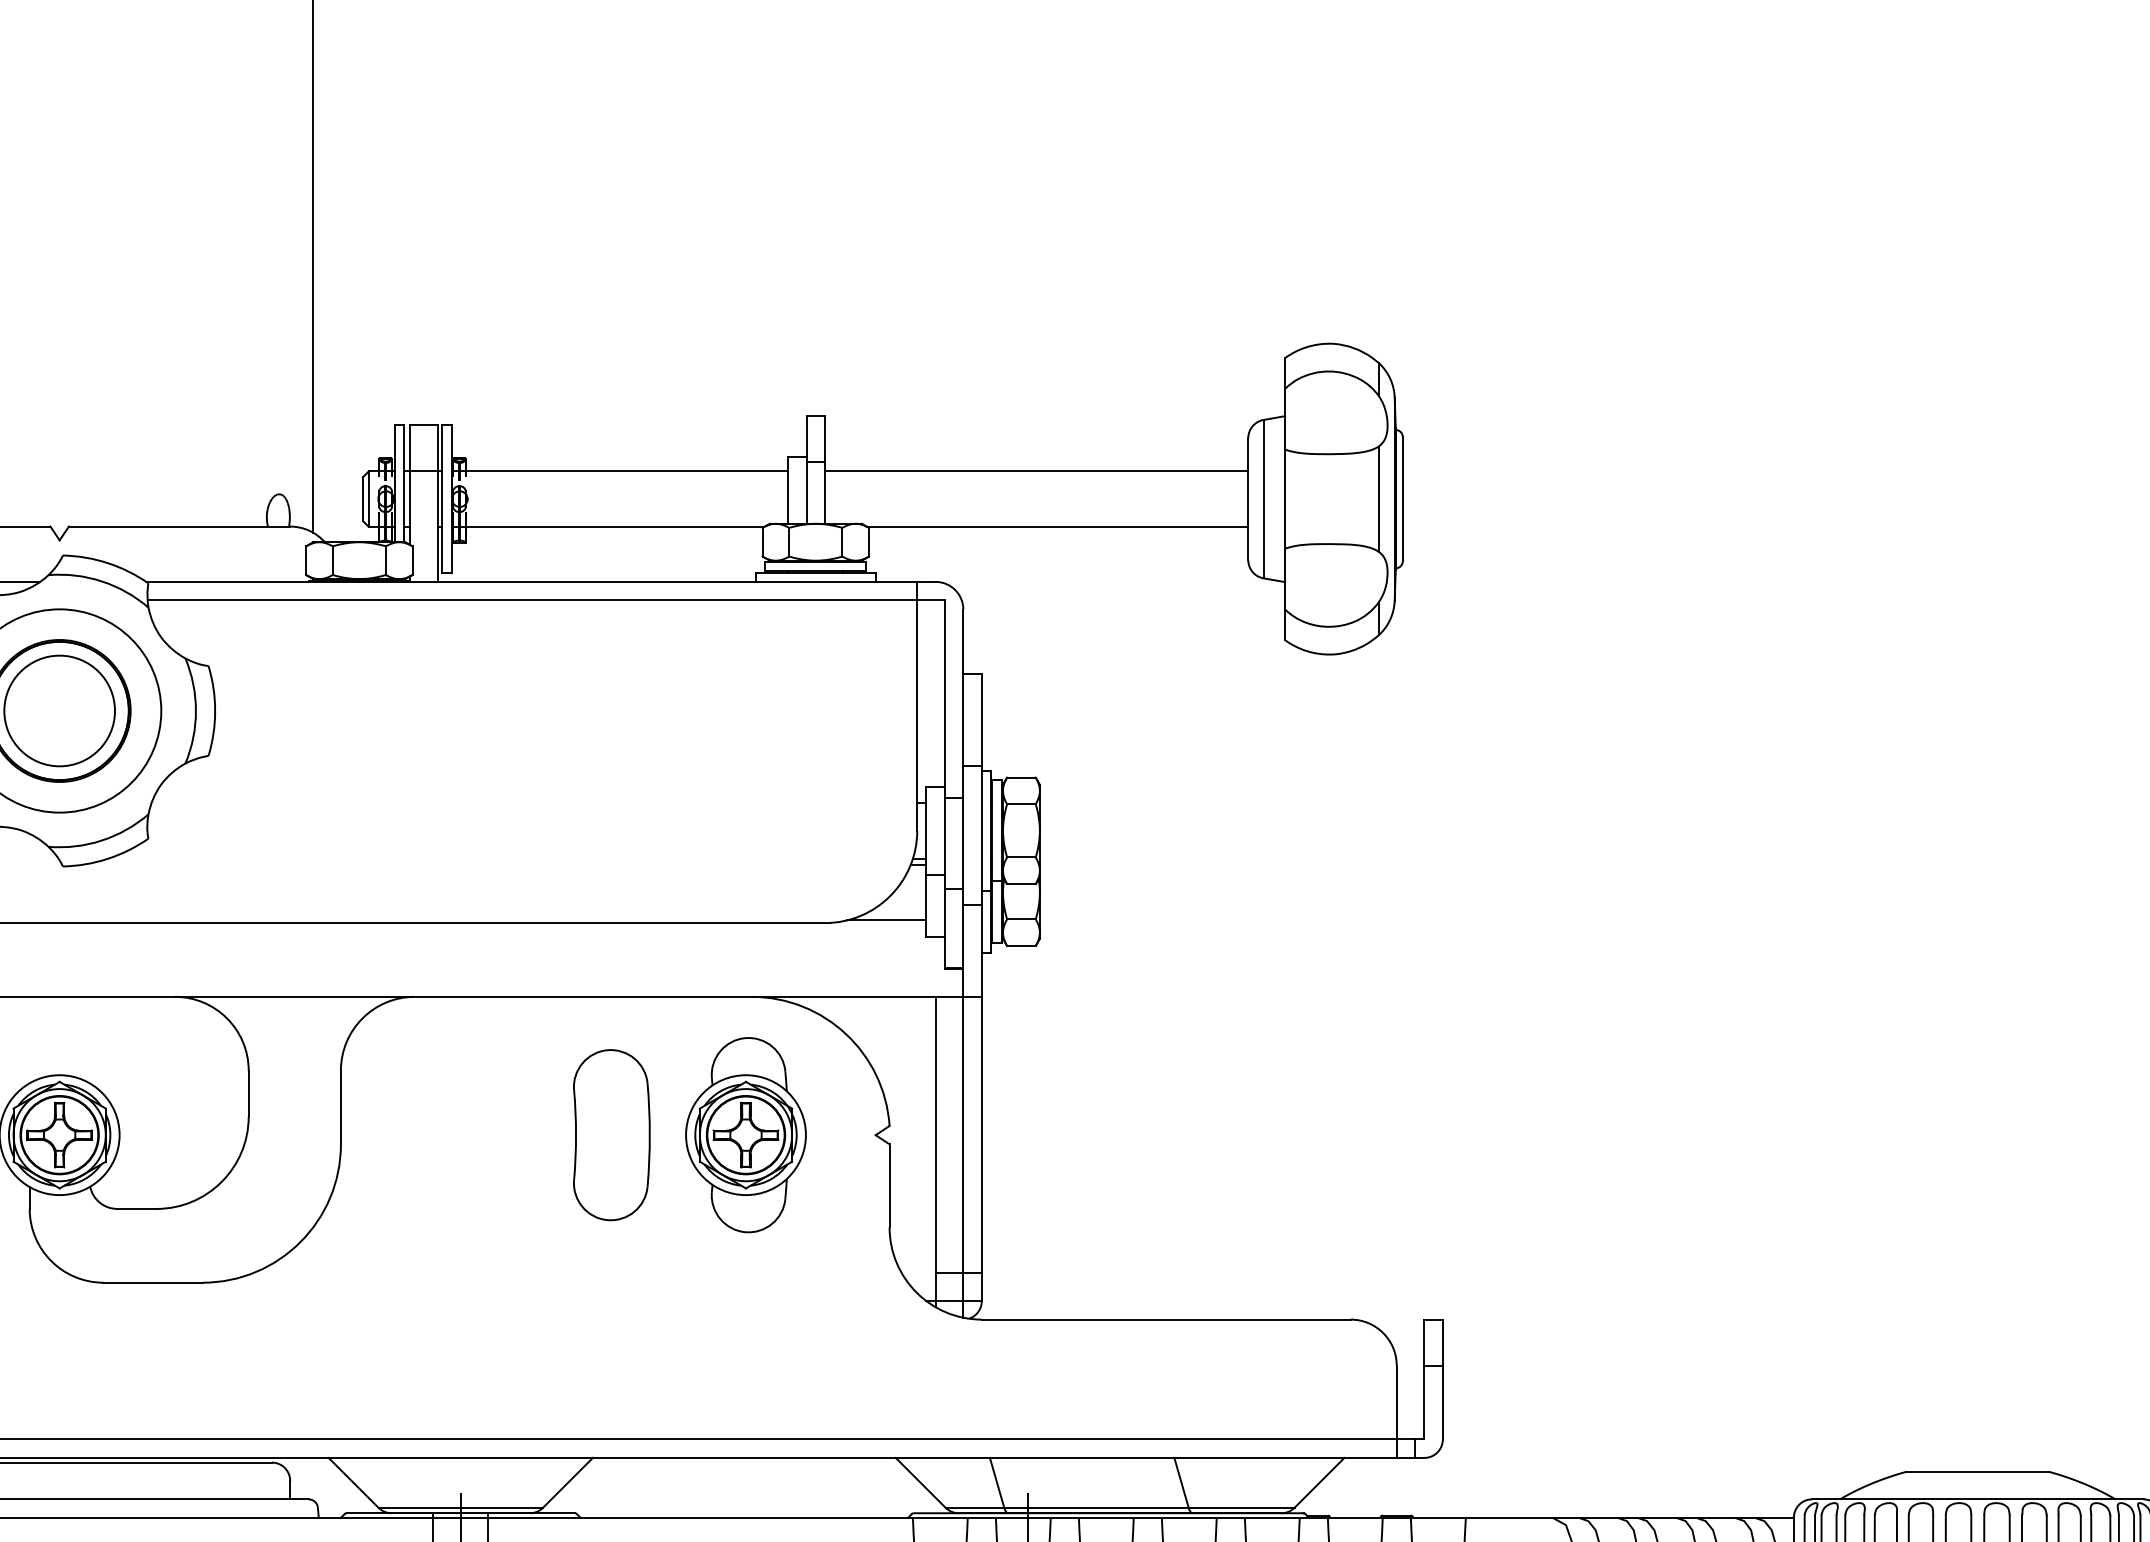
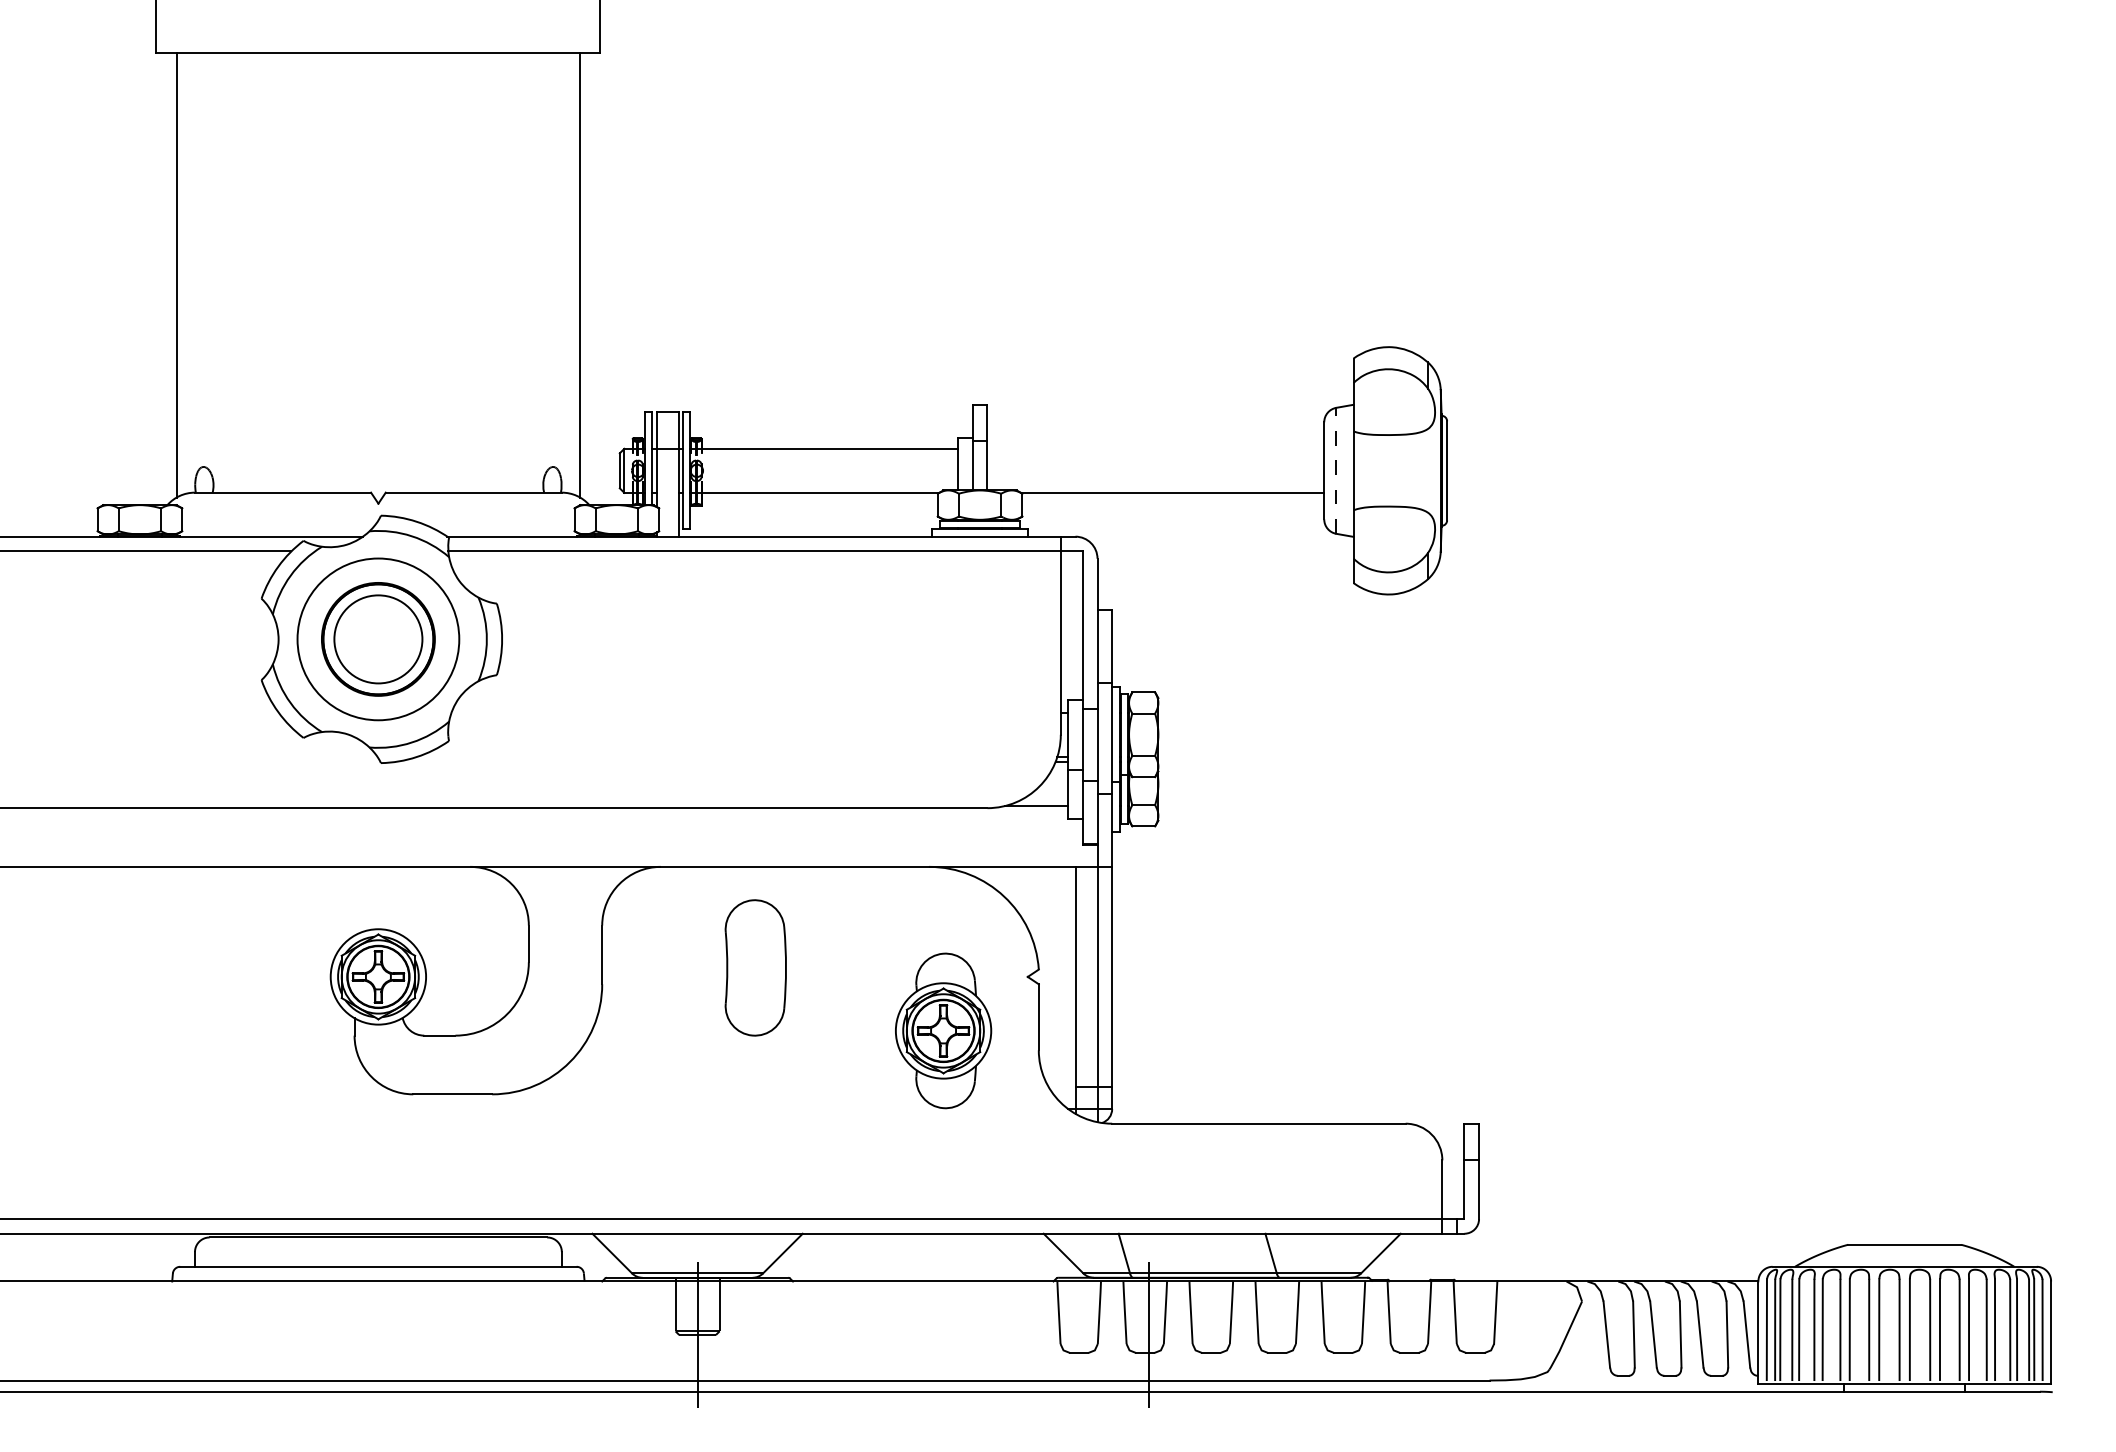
line: (1036, 471) -> (1155, 448), removed
line: (1263, 498) -> (1336, 470), solid -> dashed
line: (1378, 498) -> (1427, 470), removed
part: (611, 1134) -> (755, 967), moved
part: (745, 1134) -> (943, 1030), moved

